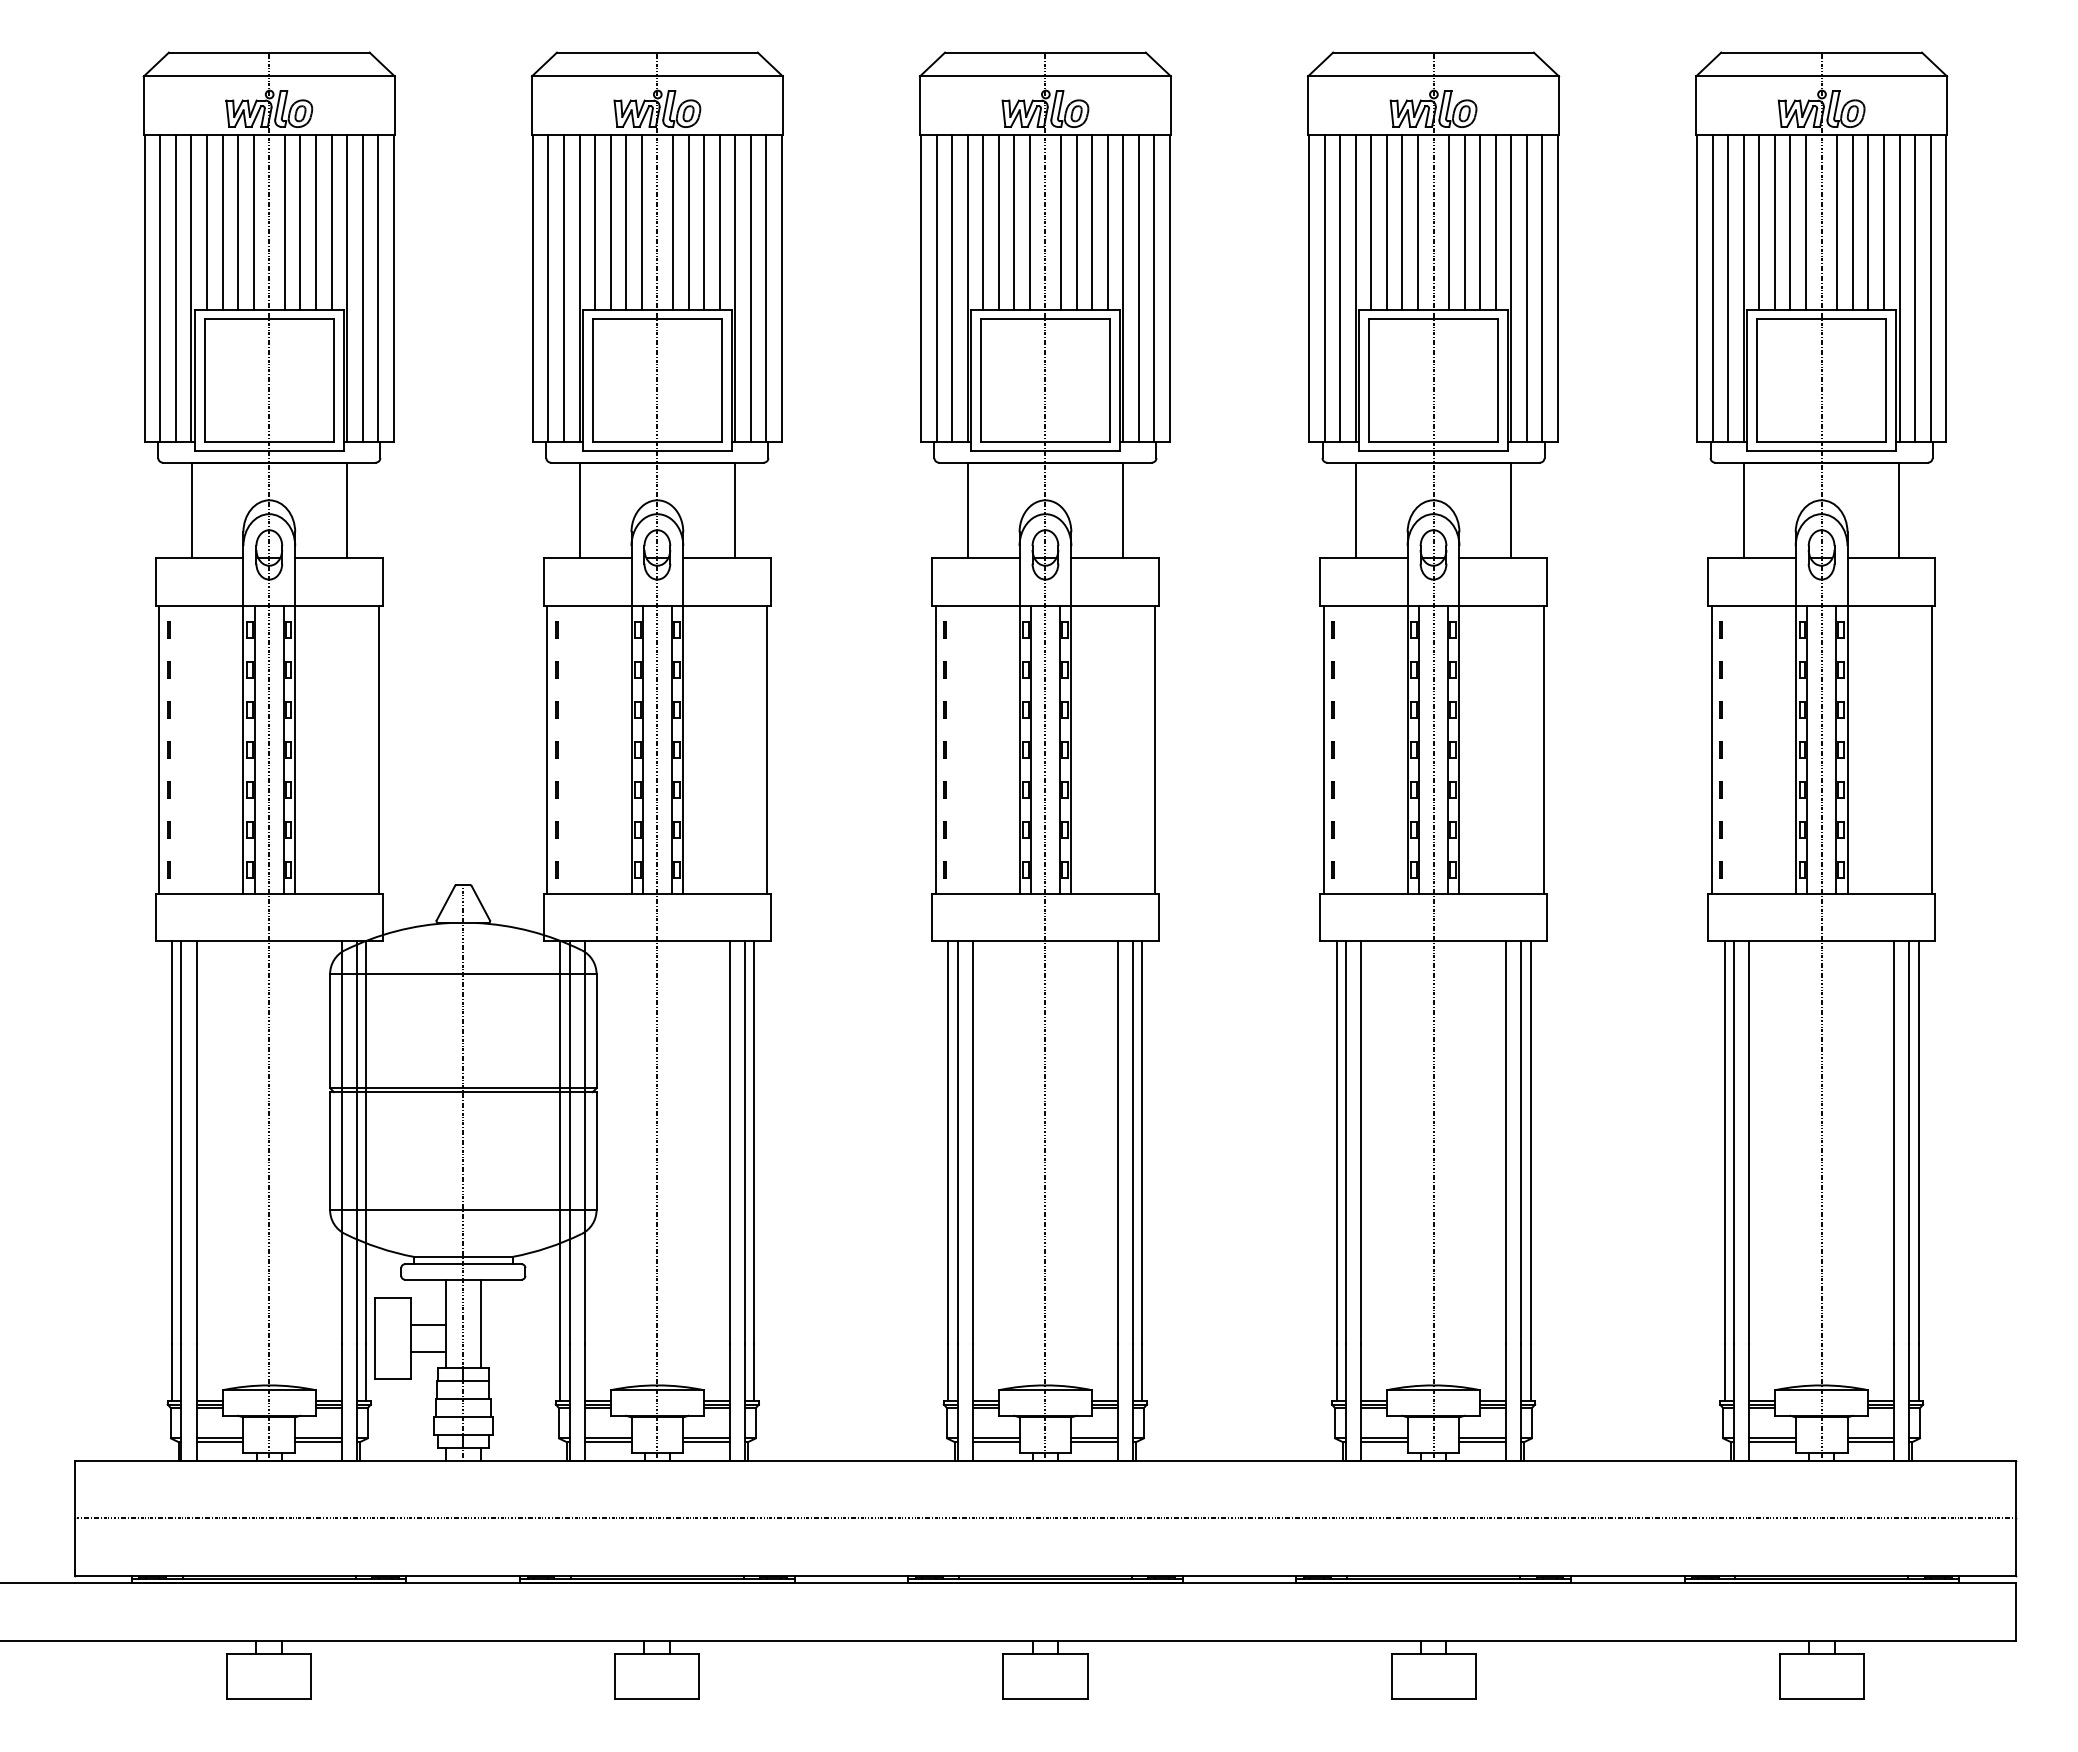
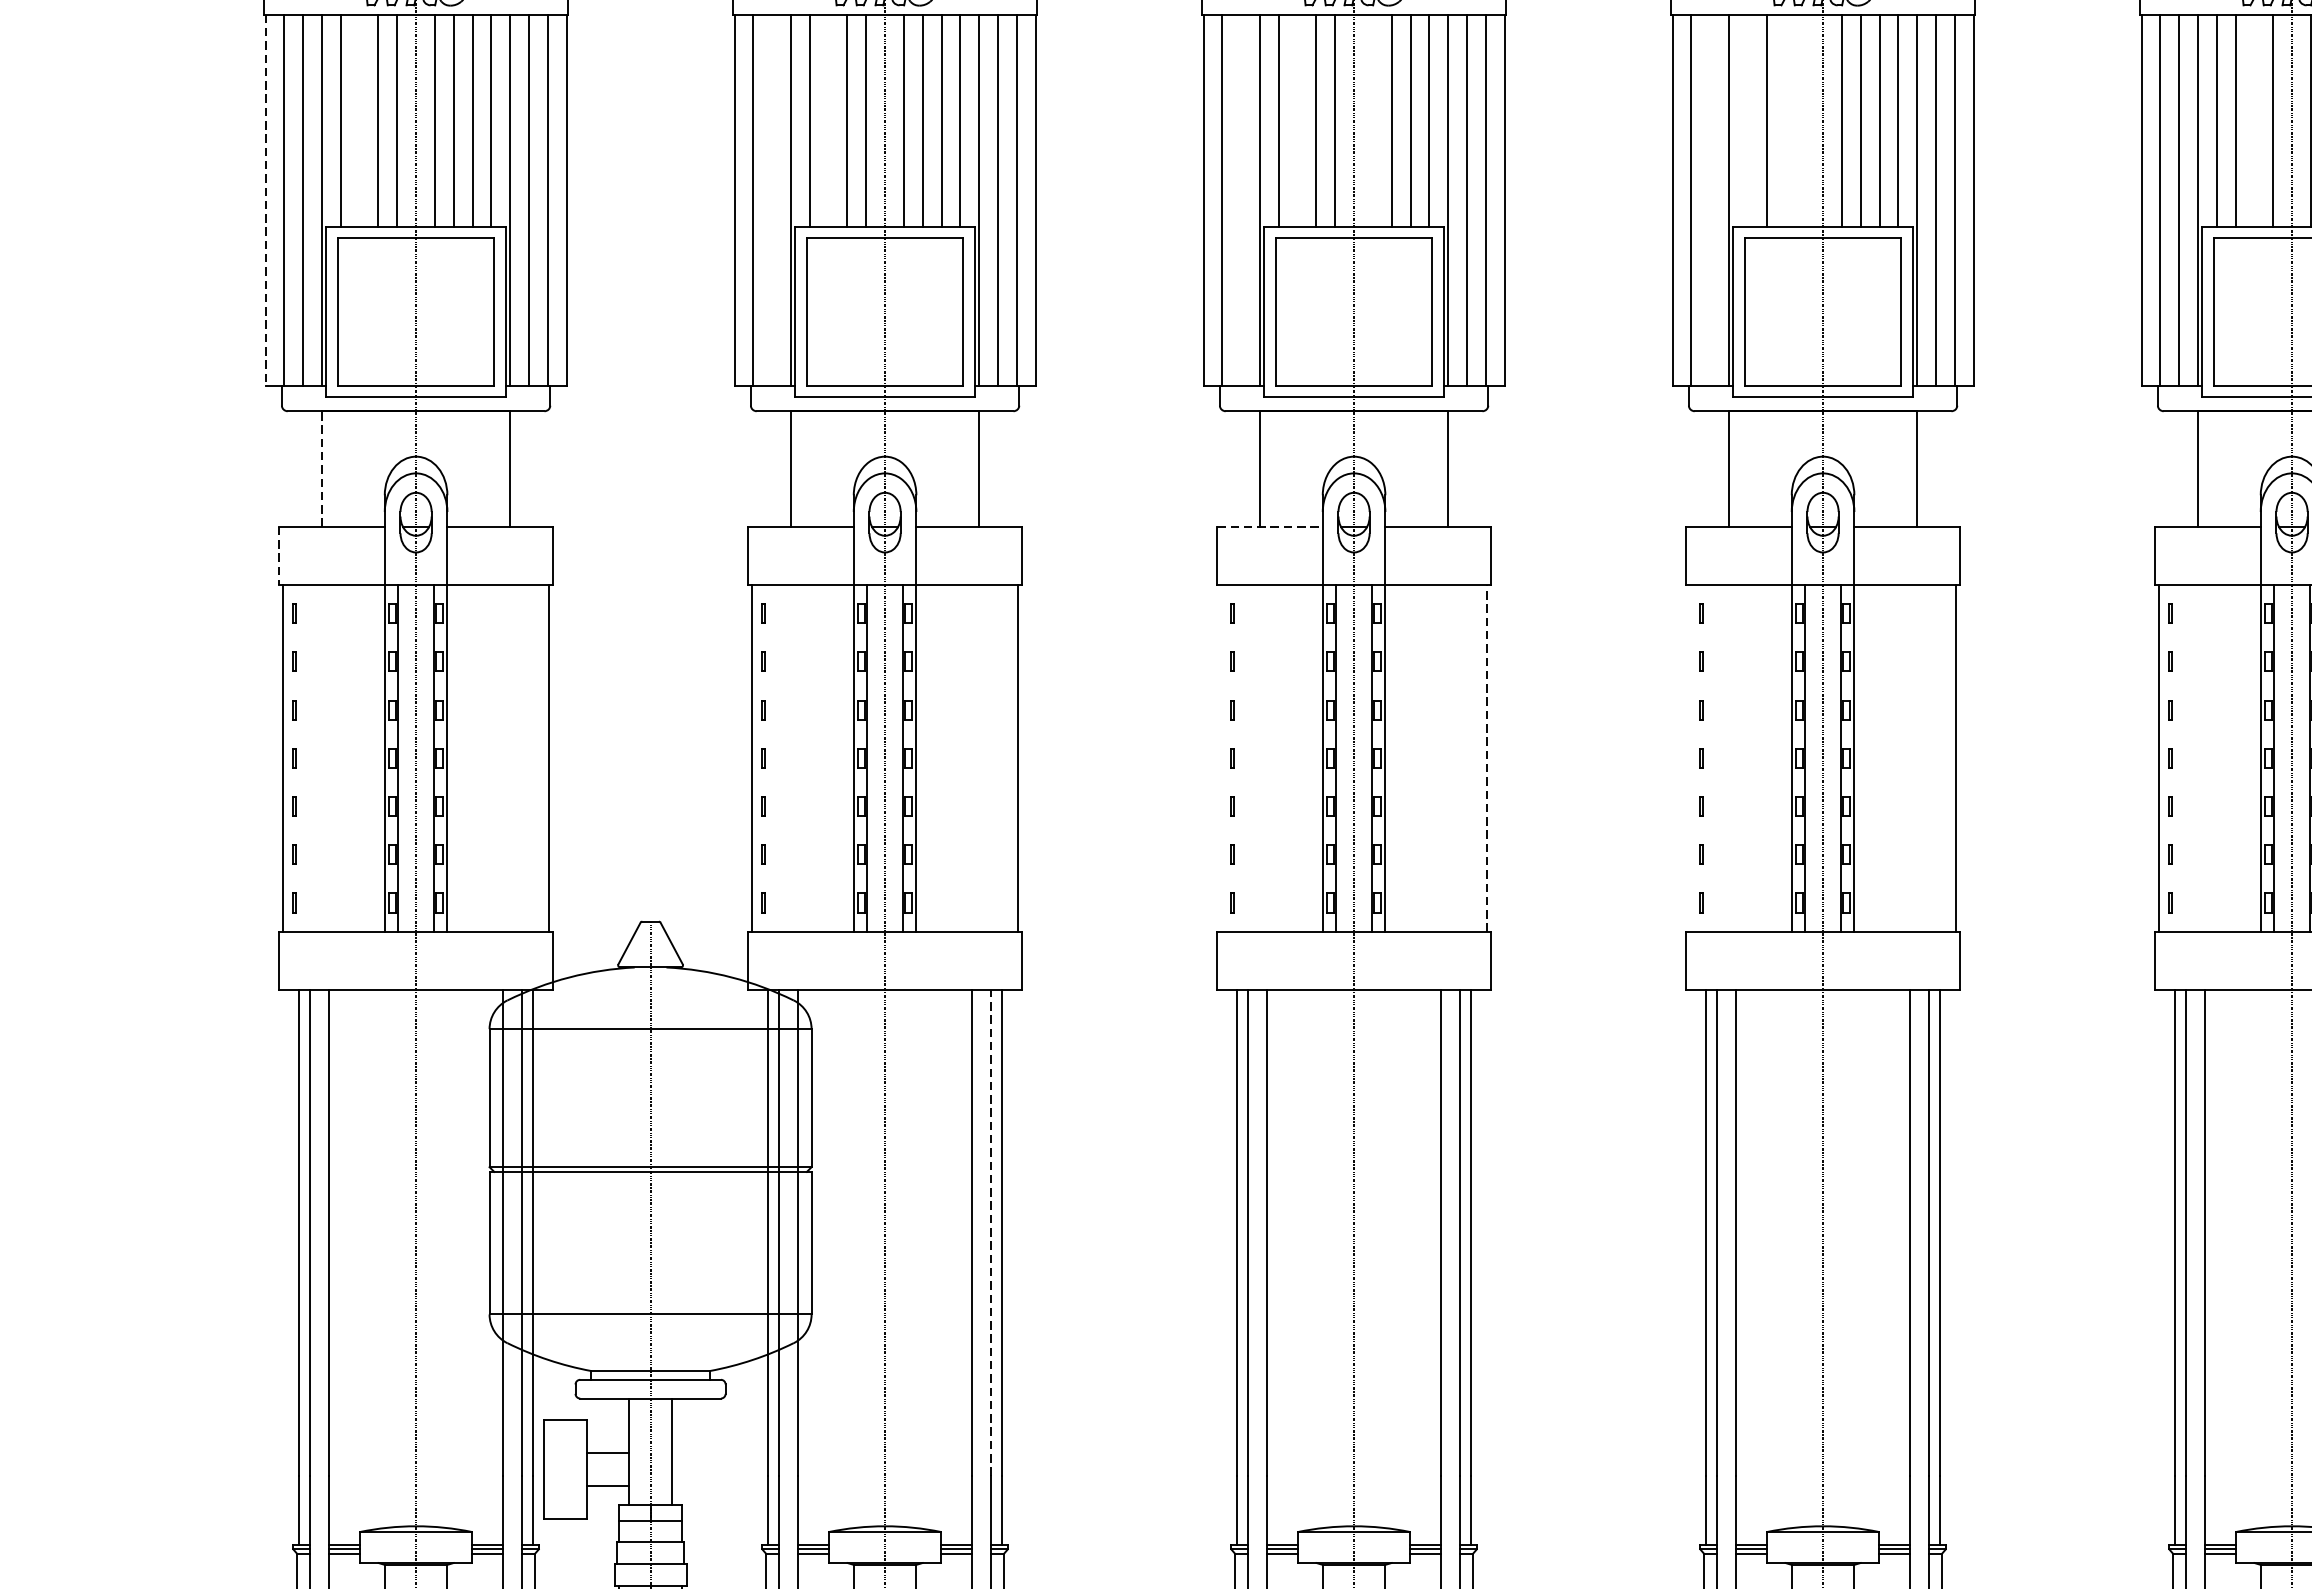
line: (222, 222) -> (359, 120), removed
line: (610, 222) -> (828, 120), removed
line: (998, 222) -> (1297, 120), removed
line: (1060, 222) -> (1372, 120), removed
line: (1371, 222) -> (1748, 120), removed
line: (1402, 222) -> (1785, 120), removed
line: (1418, 222) -> (1804, 120), removed
line: (1790, 222) -> (2254, 120), removed
line: (144, 288) -> (265, 200), solid -> dashed
line: (563, 288) -> (771, 200), removed
line: (952, 288) -> (1241, 200), removed
line: (1340, 288) -> (1710, 200), removed
line: (191, 510) -> (322, 468), solid -> dashed
line: (975, 558) -> (1269, 526), solid -> dashed
line: (156, 582) -> (279, 555), solid -> dashed
line: (935, 749) -> (1221, 757), removed
line: (1155, 749) -> (1487, 757), solid -> dashed
line: (1323, 749) -> (1690, 757), removed
line: (745, 1142) -> (991, 1232), solid -> dashed

